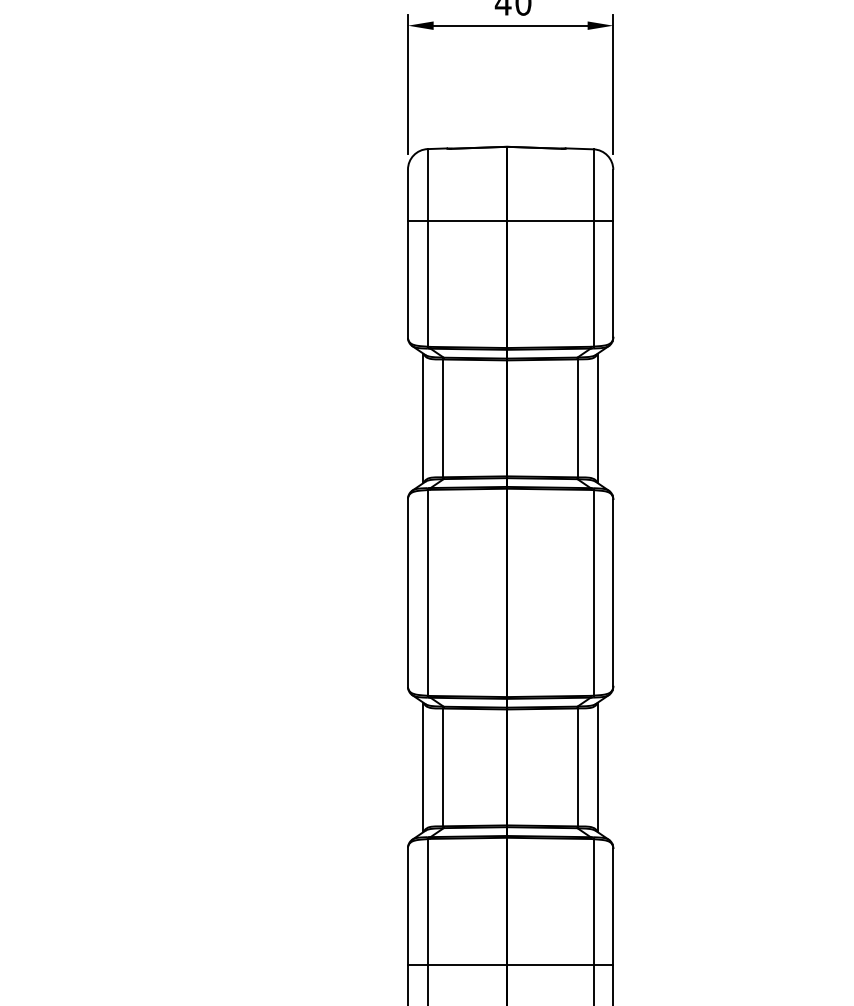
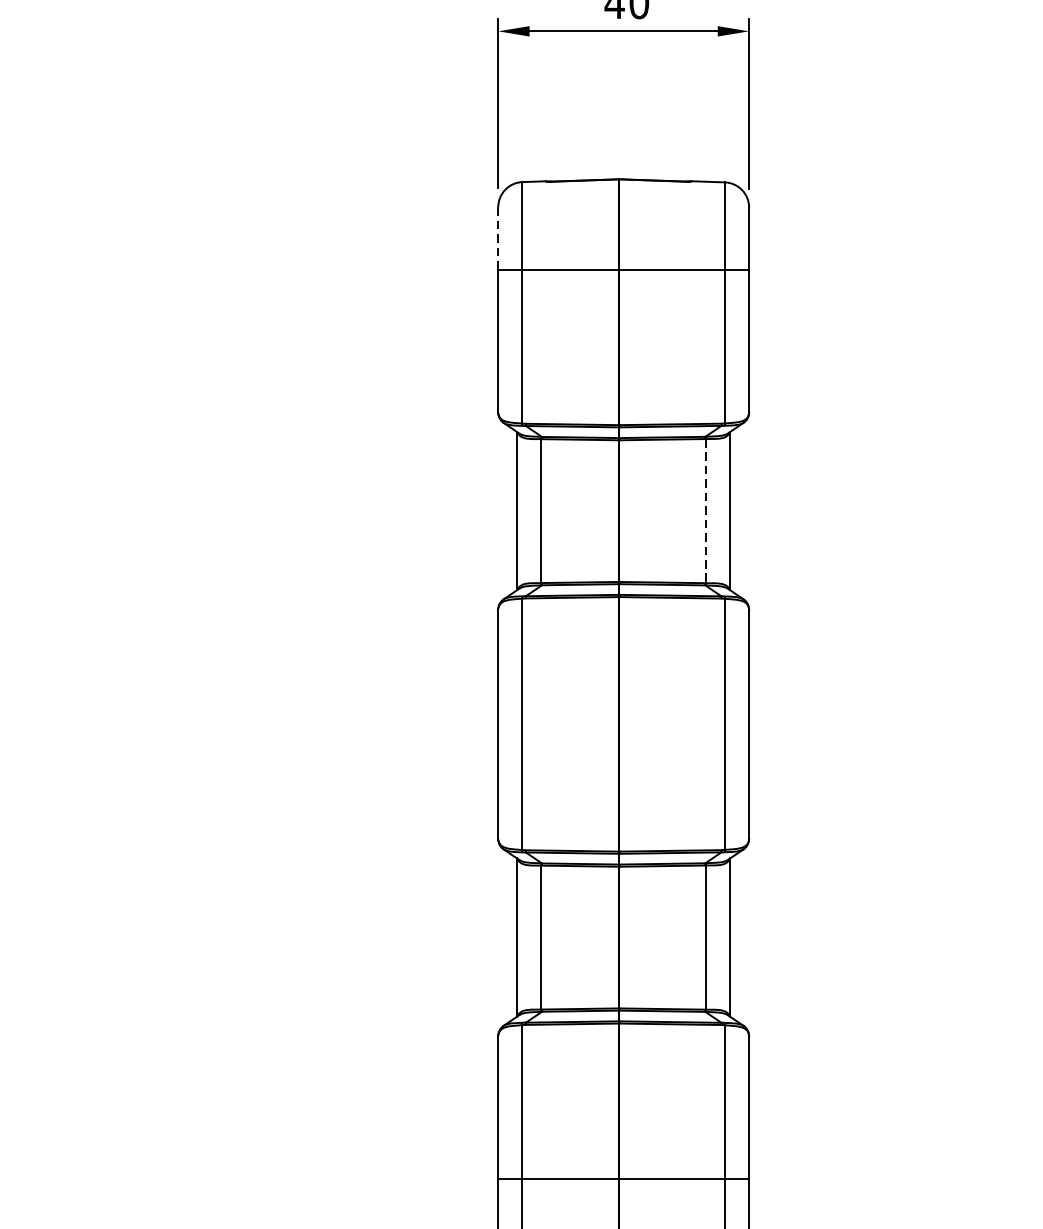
line: (407, 195) -> (497, 238), solid -> dashed
line: (578, 418) -> (706, 511), solid -> dashed

